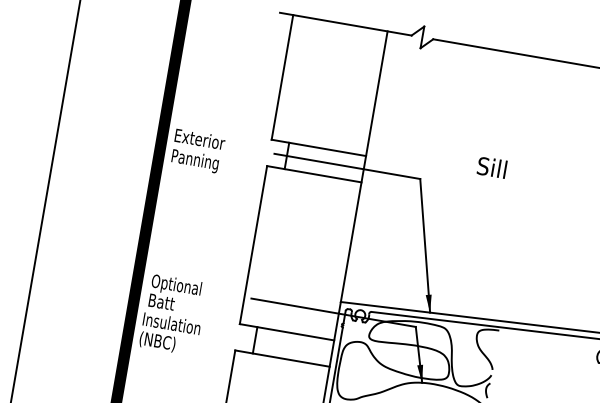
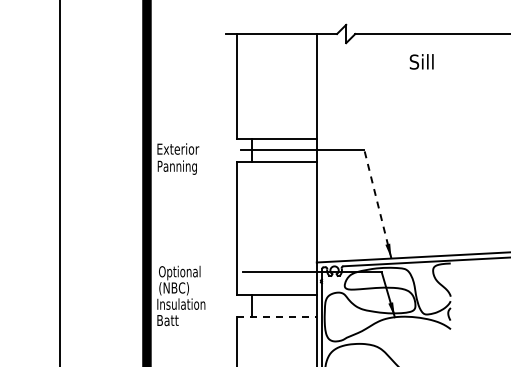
text: (491, 167) -> (421, 61), moved
line: (424, 245) -> (377, 204), solid -> dashed
text: (167, 303) -> (174, 288), Batt -> (NBC)
text: (156, 340) -> (171, 320), (NBC) -> Batt
line: (281, 358) -> (276, 317), solid -> dashed

